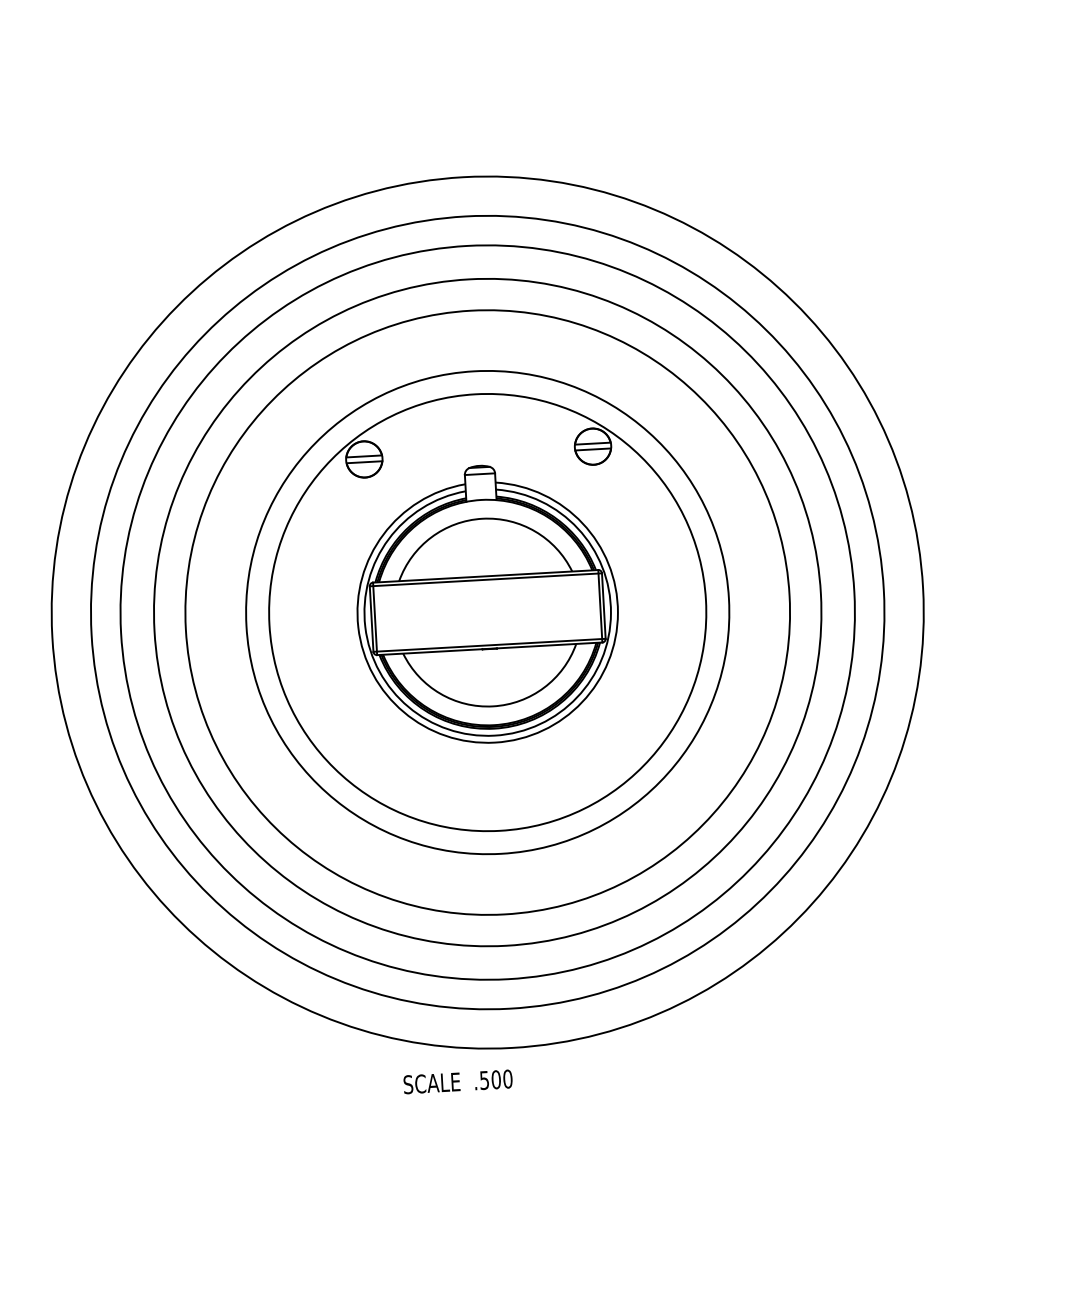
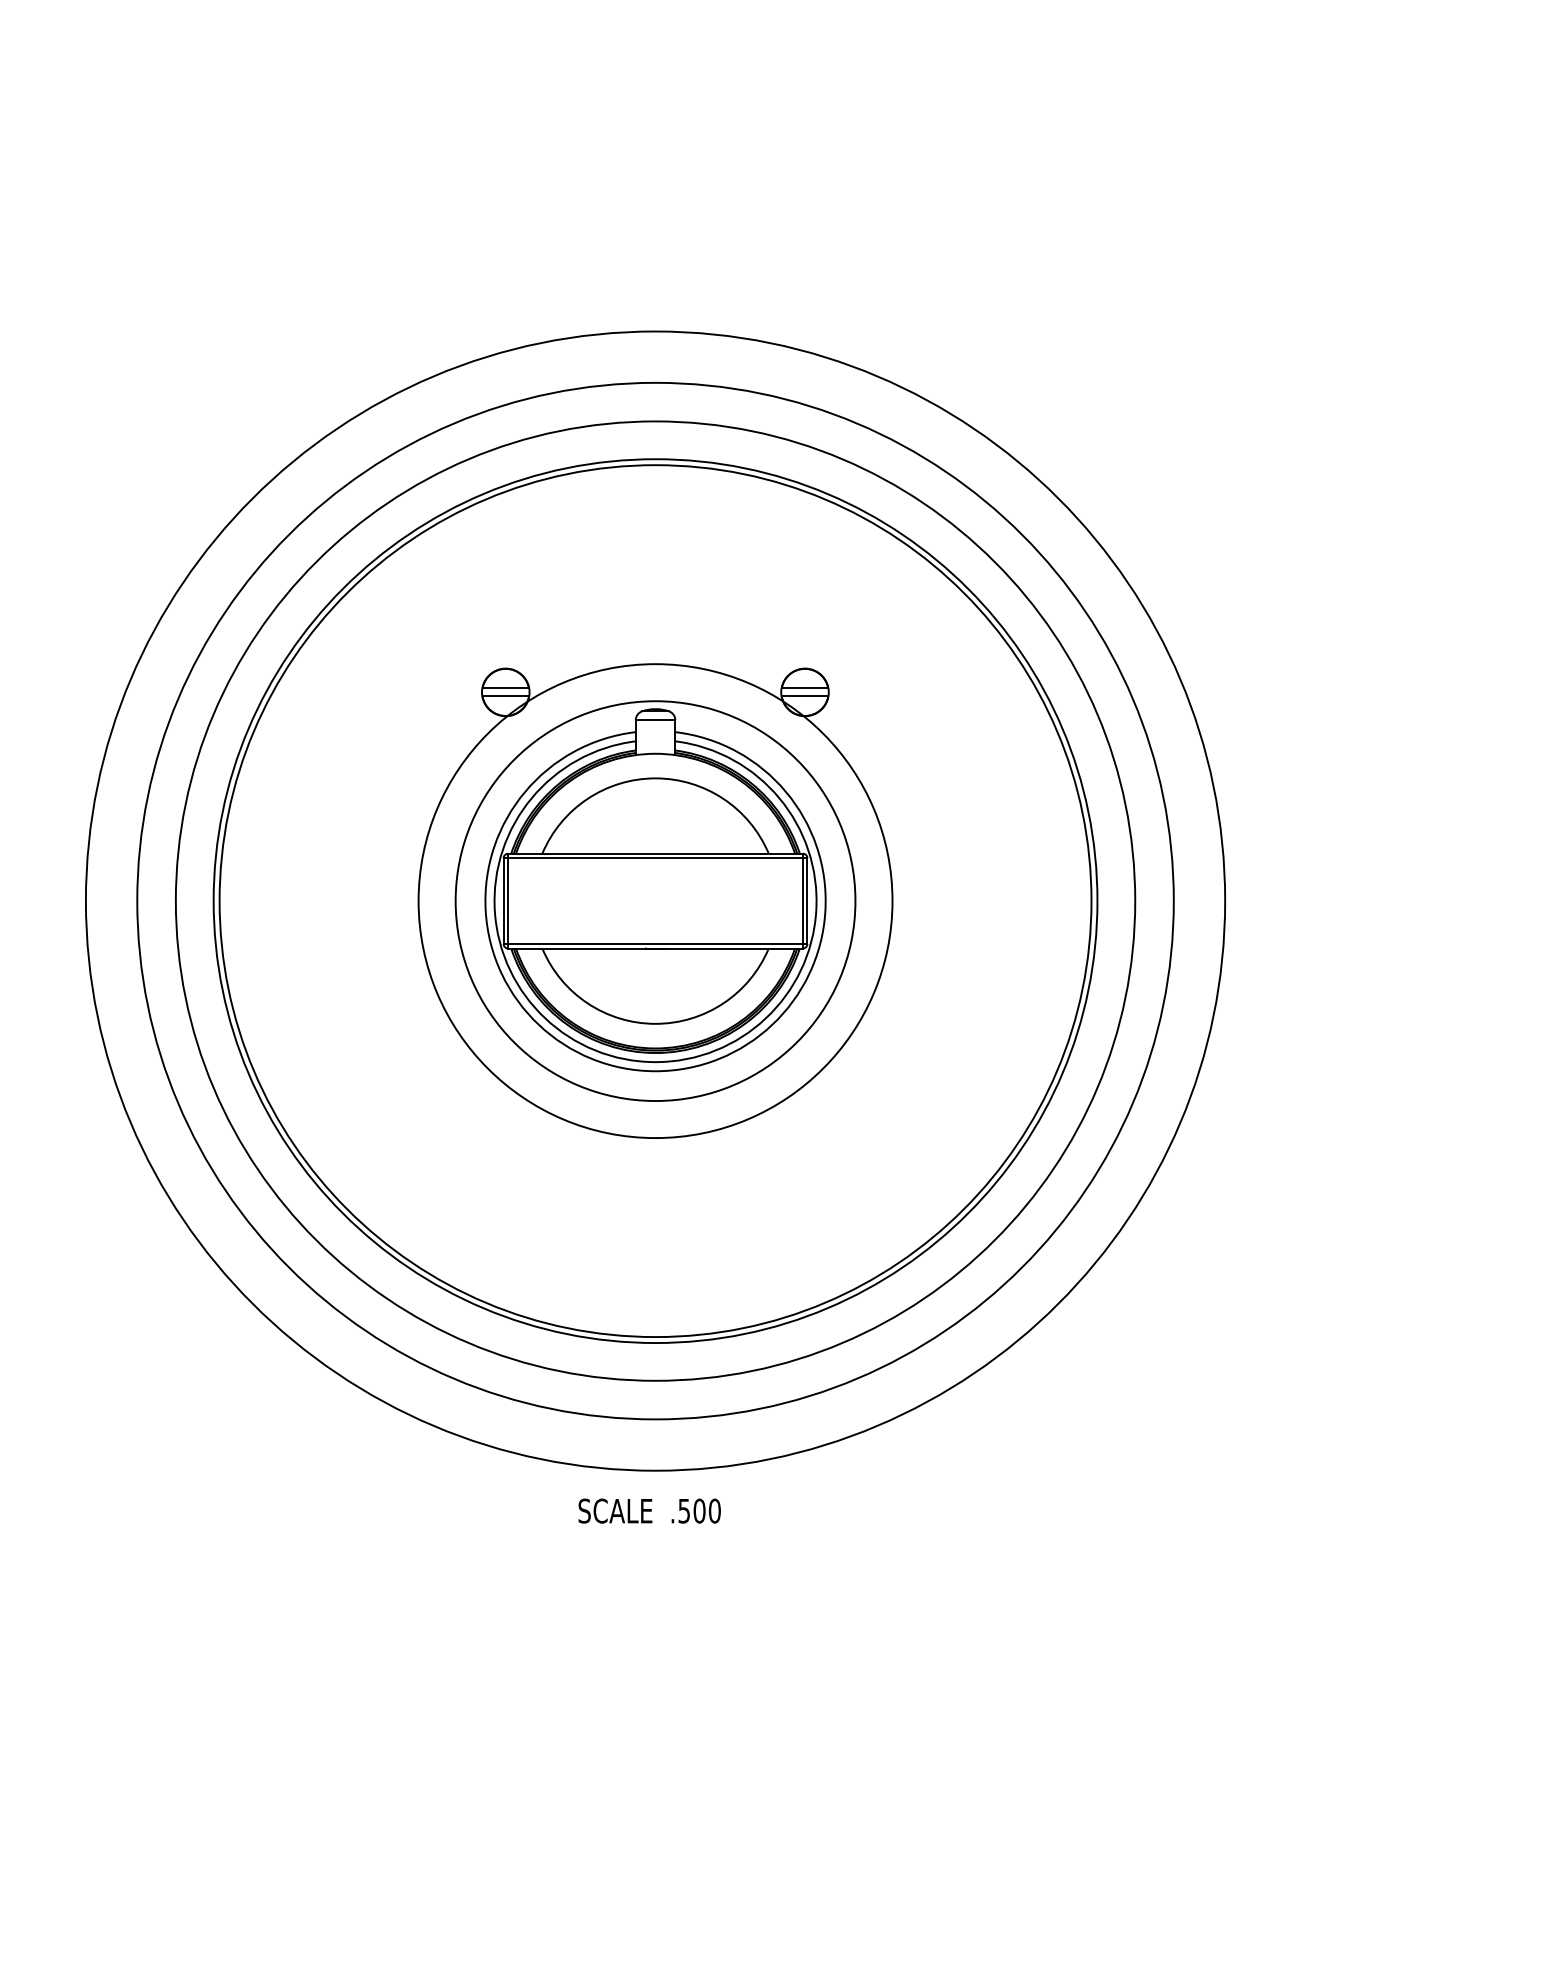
circle: (487, 612) -> (655, 900), size x0.7
circle: (487, 612) -> (655, 900), size x1.4
circle: (487, 612) -> (655, 901), size x0.6
text: (457, 1081) -> (649, 1510), moved

